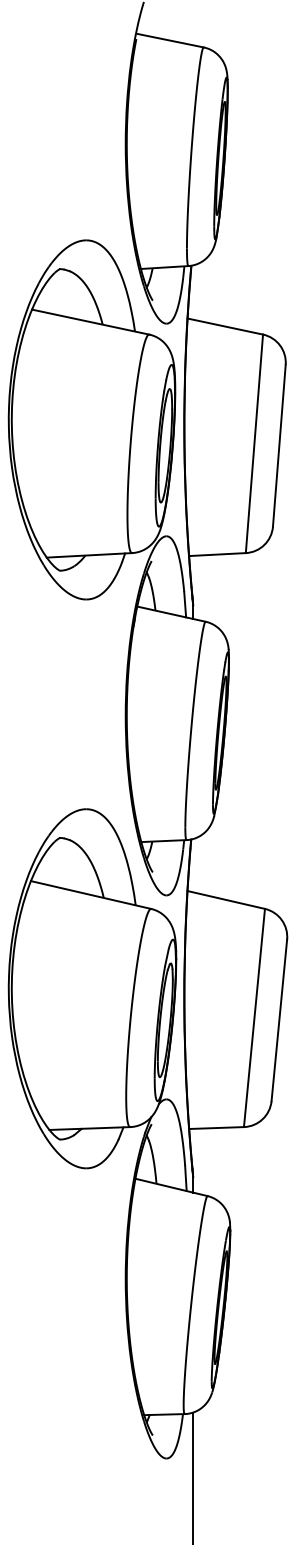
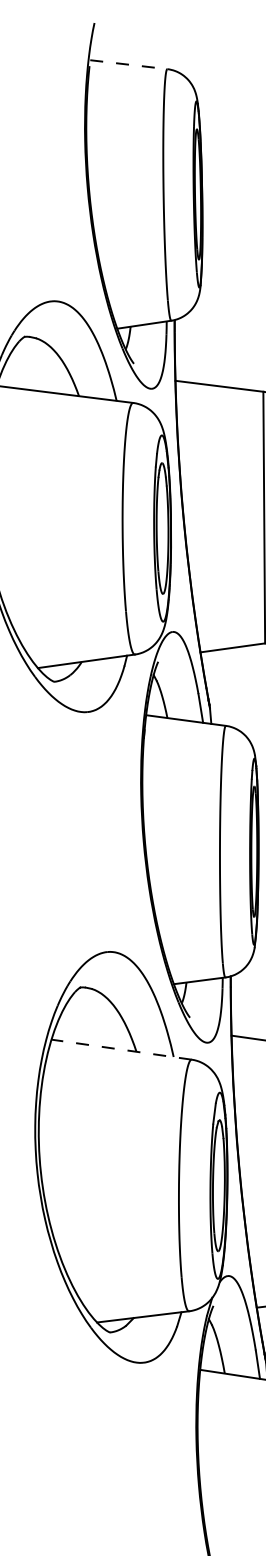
line: (170, 40) -> (128, 64), solid -> dashed
line: (91, 895) -> (122, 1050), solid -> dashed

